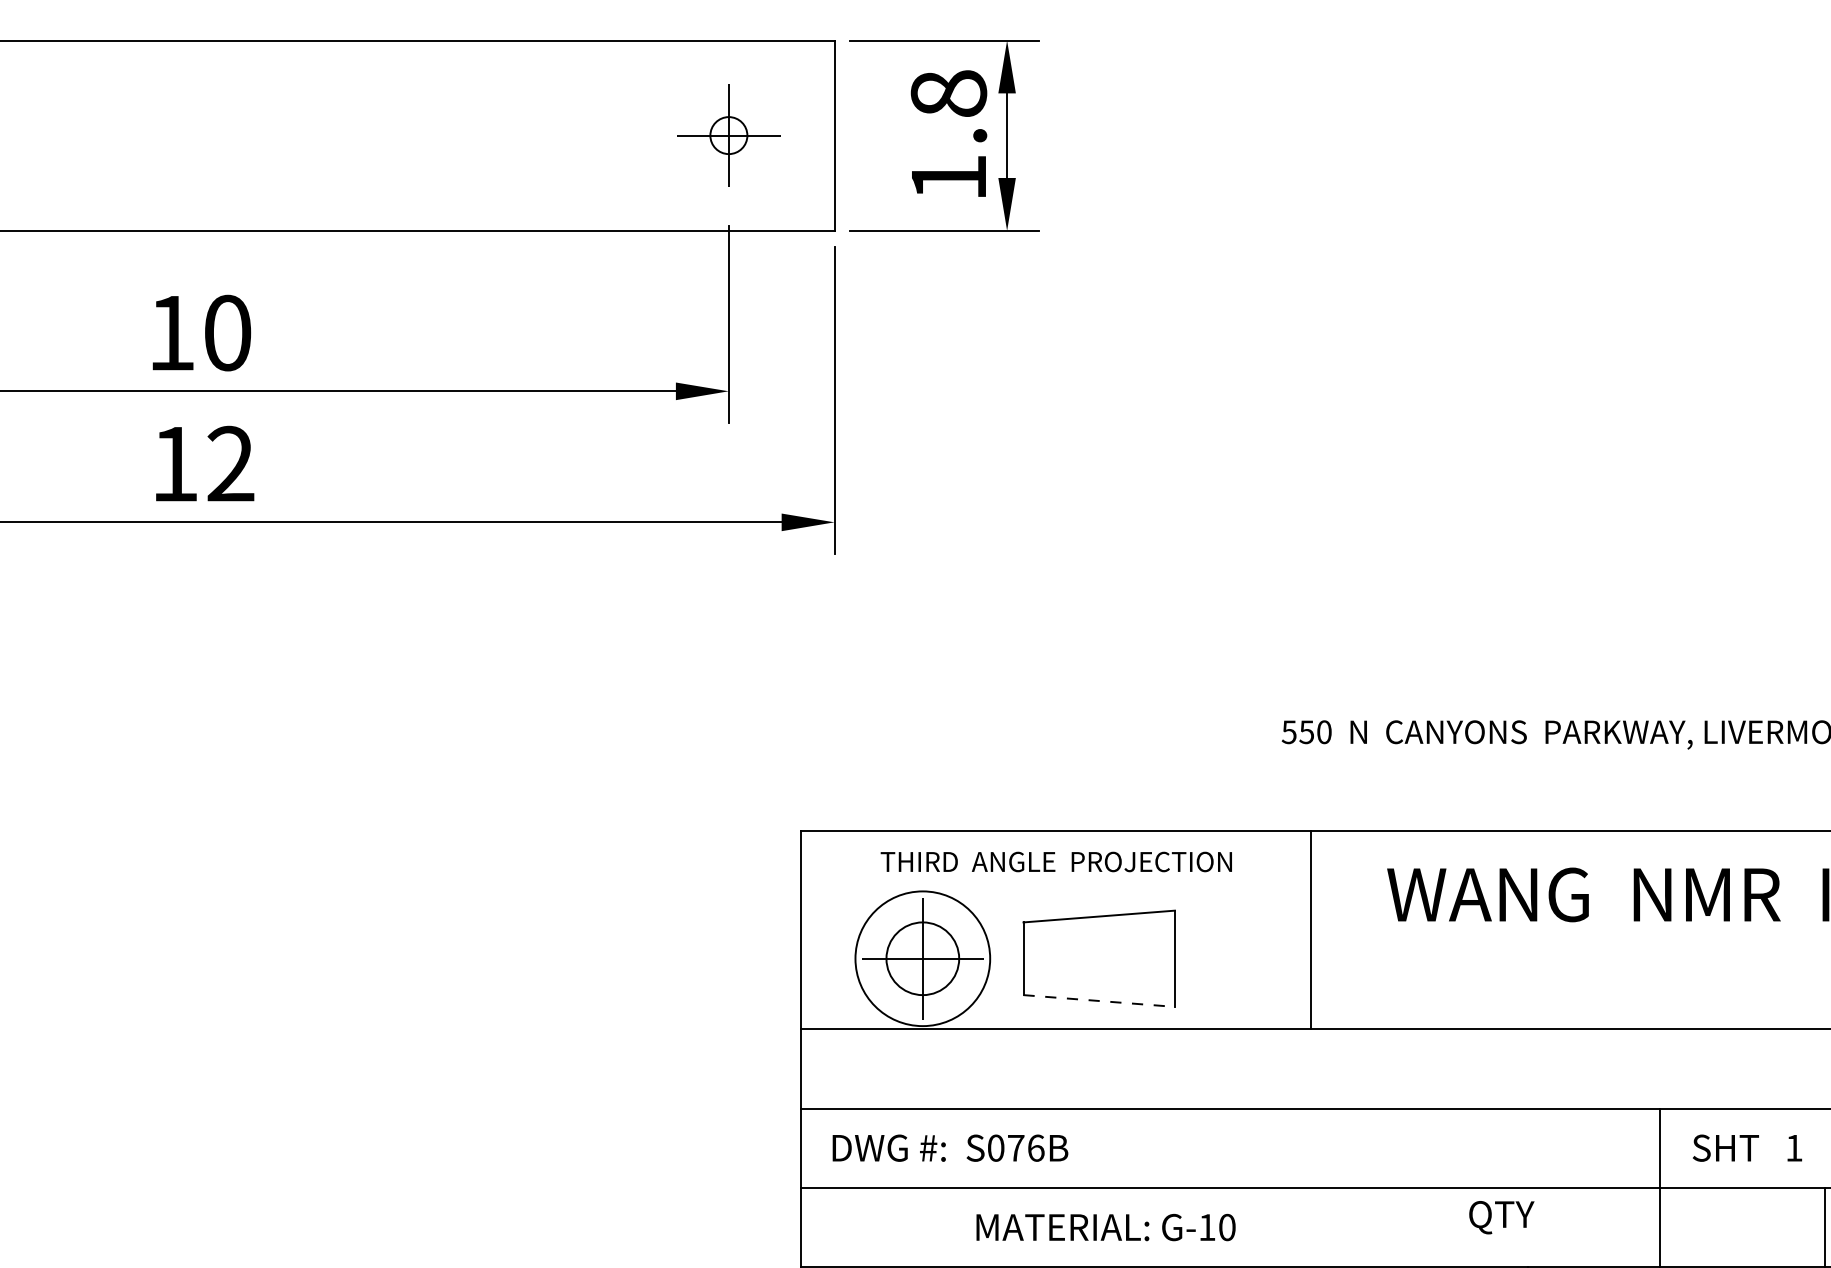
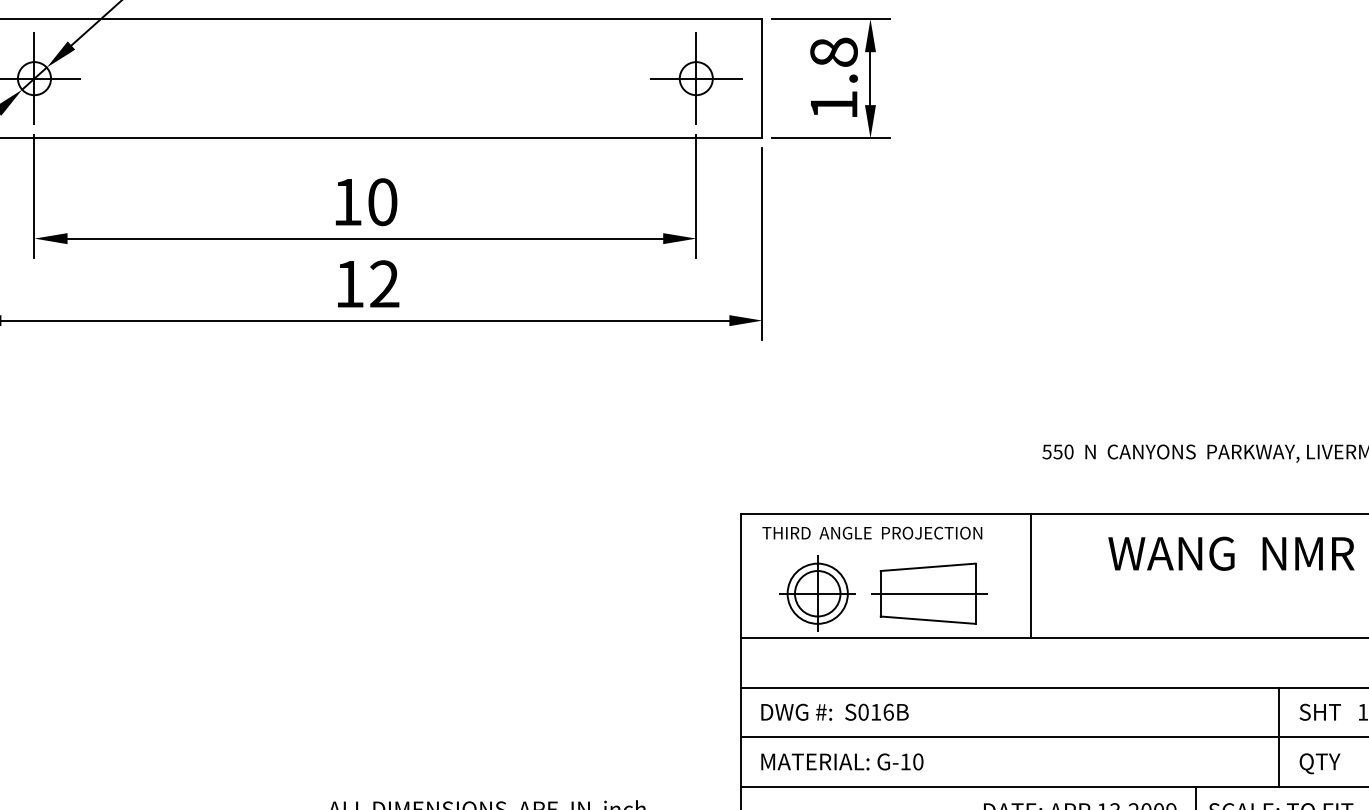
part: (729, 135) -> (696, 78), size x1.43
text: (1056, 860) -> (872, 532), moved
line: (1310, 929) -> (1030, 575), moved
circle: (922, 958) -> (817, 593), size x0.71
line: (1101, 958) -> (929, 593), added
line: (1099, 1001) -> (928, 620), dashed -> solid
text: (1016, 1148) -> (876, 712), S076B -> S016B
text: (1500, 1217) -> (1319, 763), moved
text: (1106, 1226) -> (842, 761), moved

